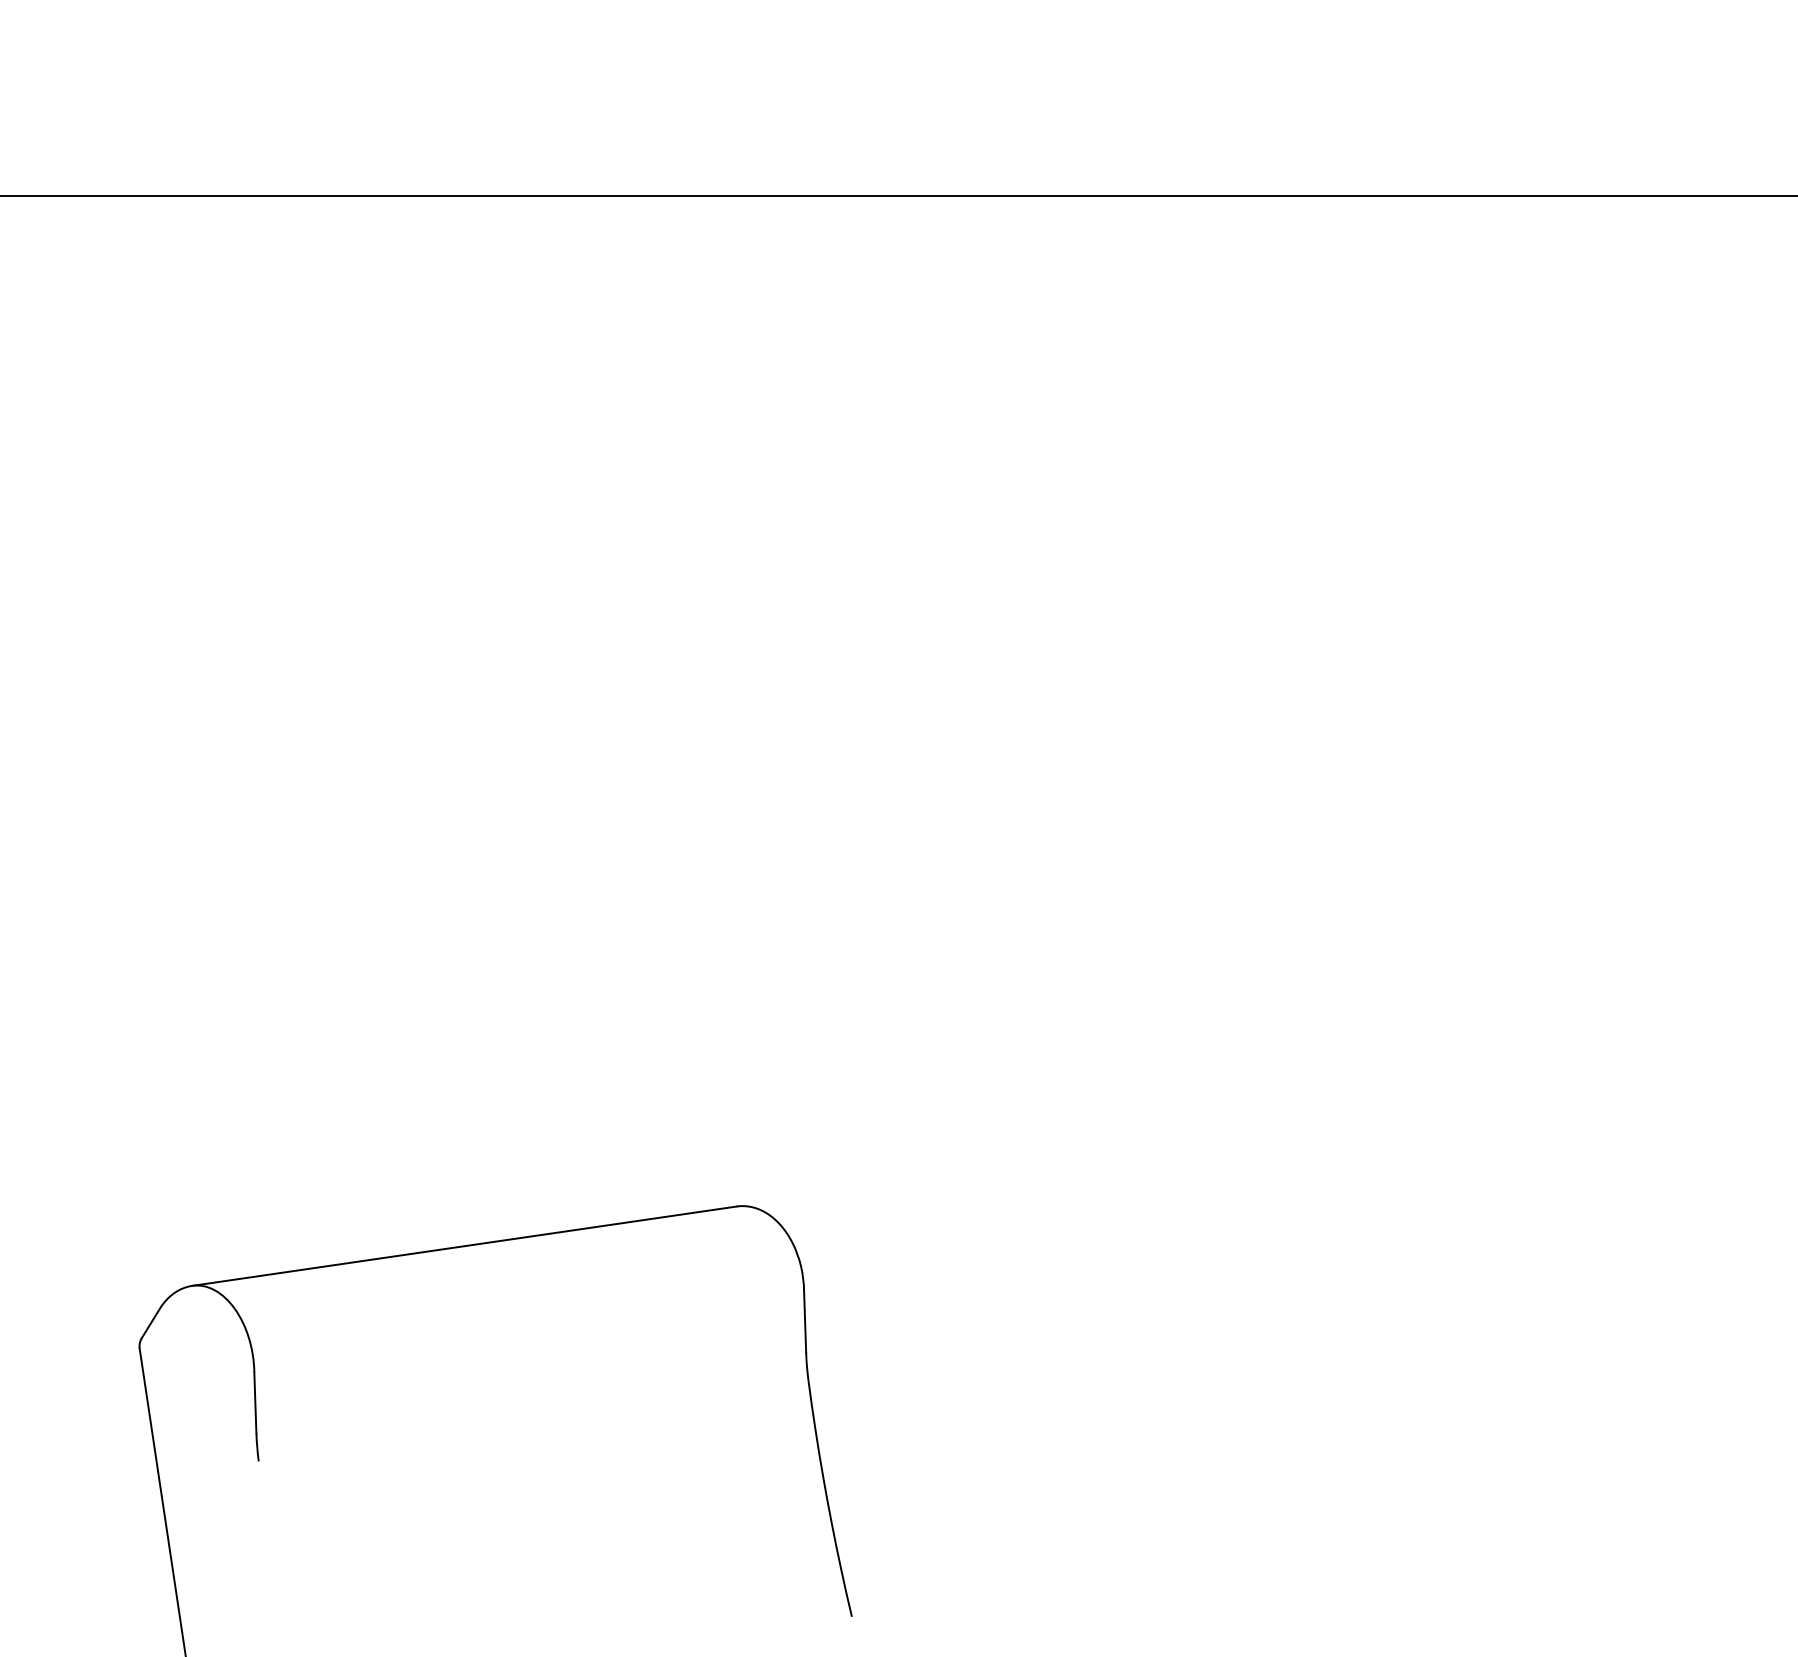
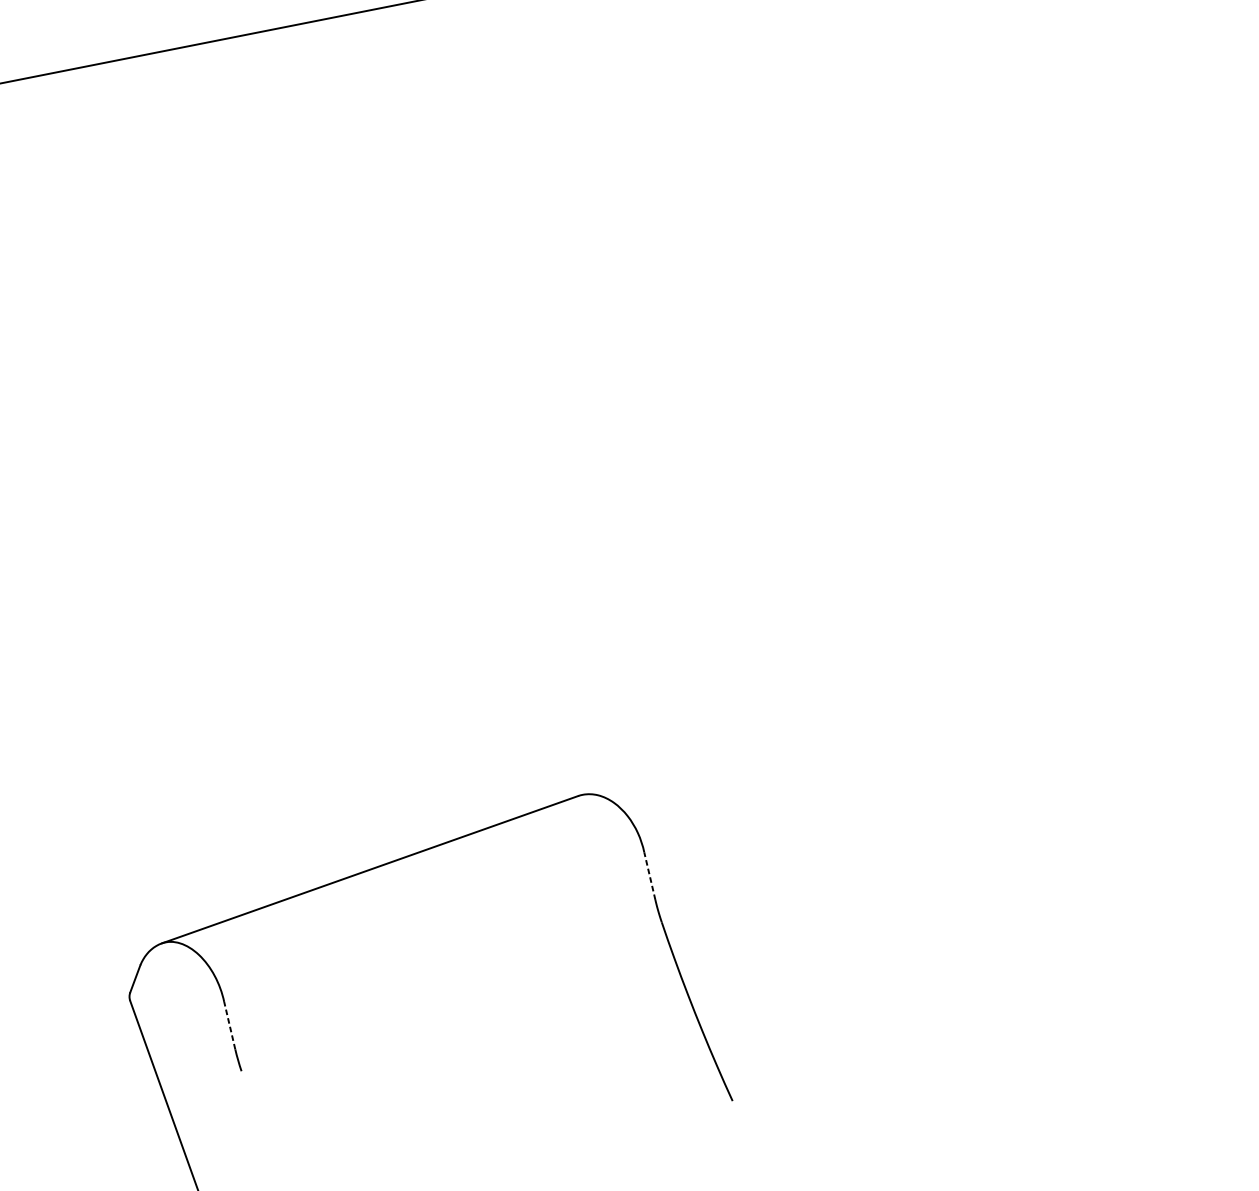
line: (805, 1321) -> (650, 875), solid -> dashed
line: (255, 1402) -> (229, 1025), solid -> dashed

